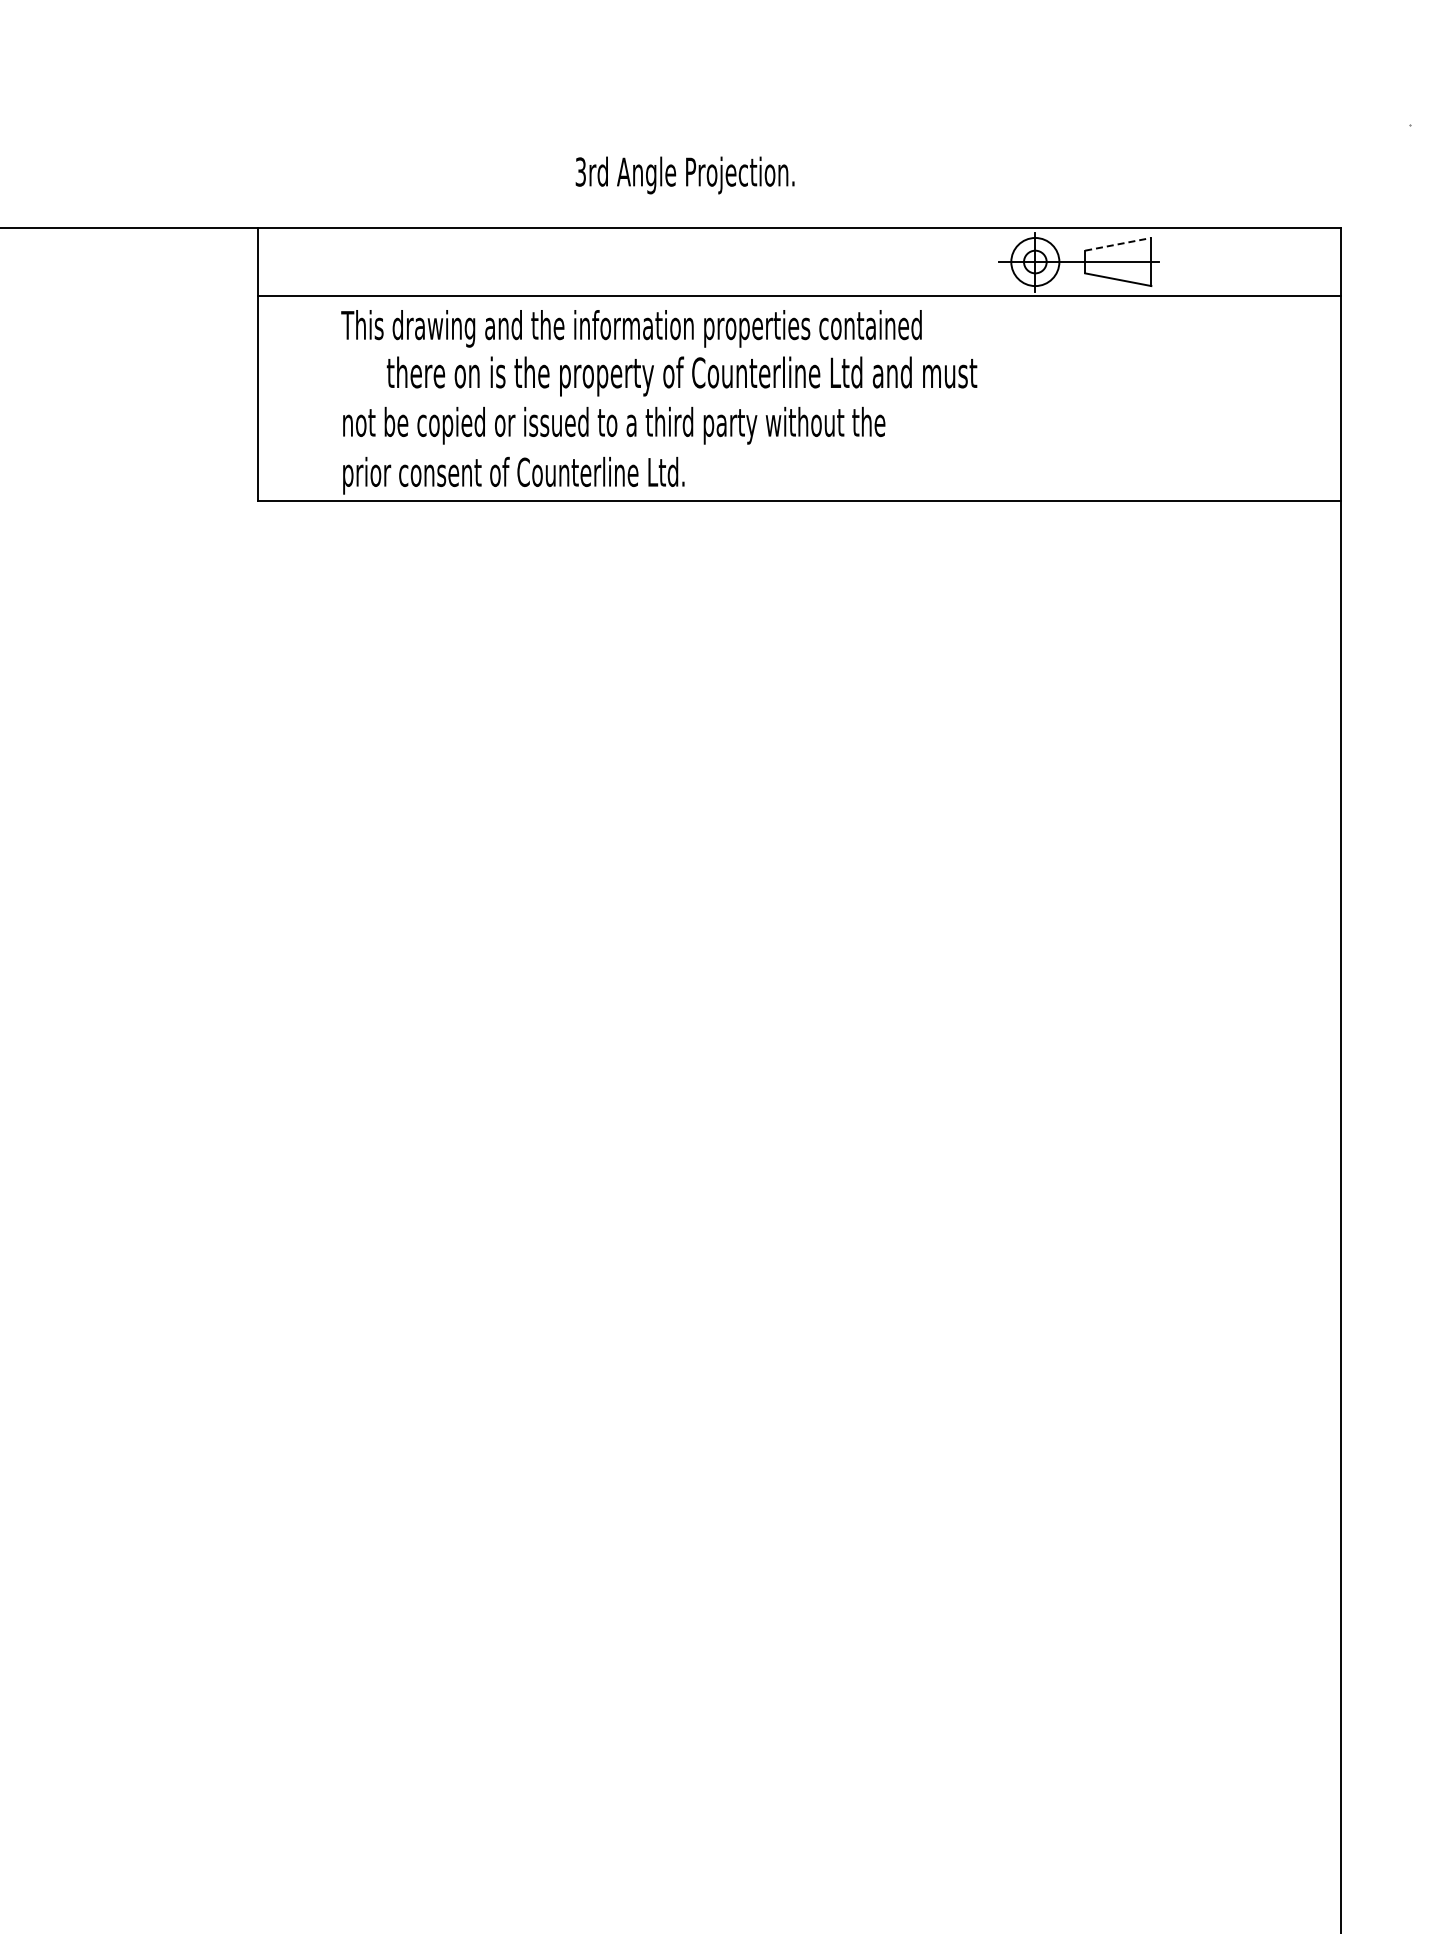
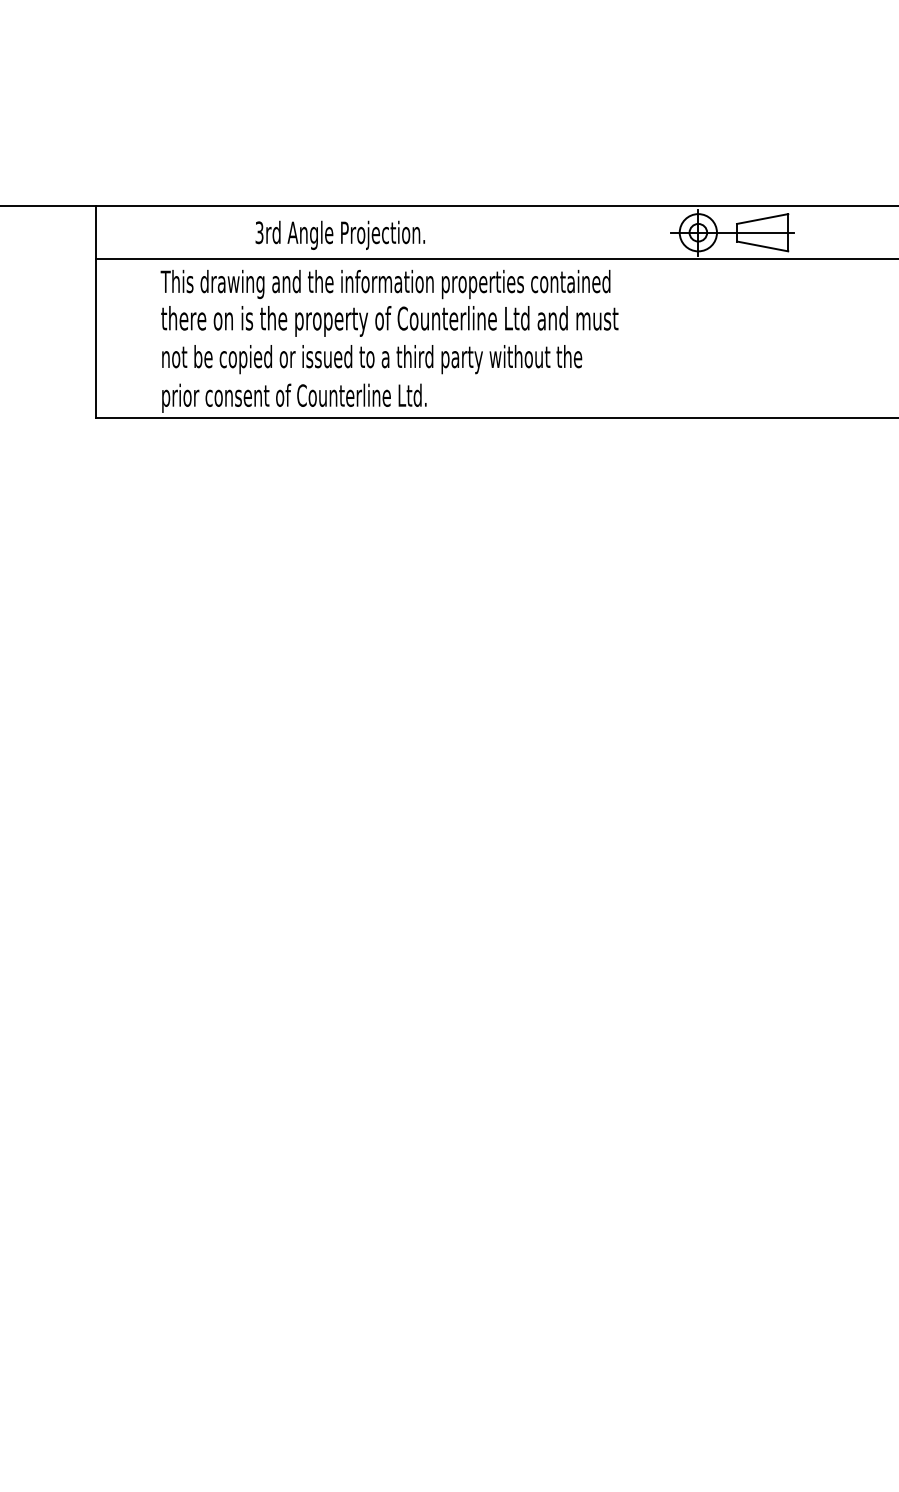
text: (684, 175) -> (339, 235), moved
line: (1118, 244) -> (762, 219), dashed -> solid
text: (681, 376) -> (389, 321), moved

